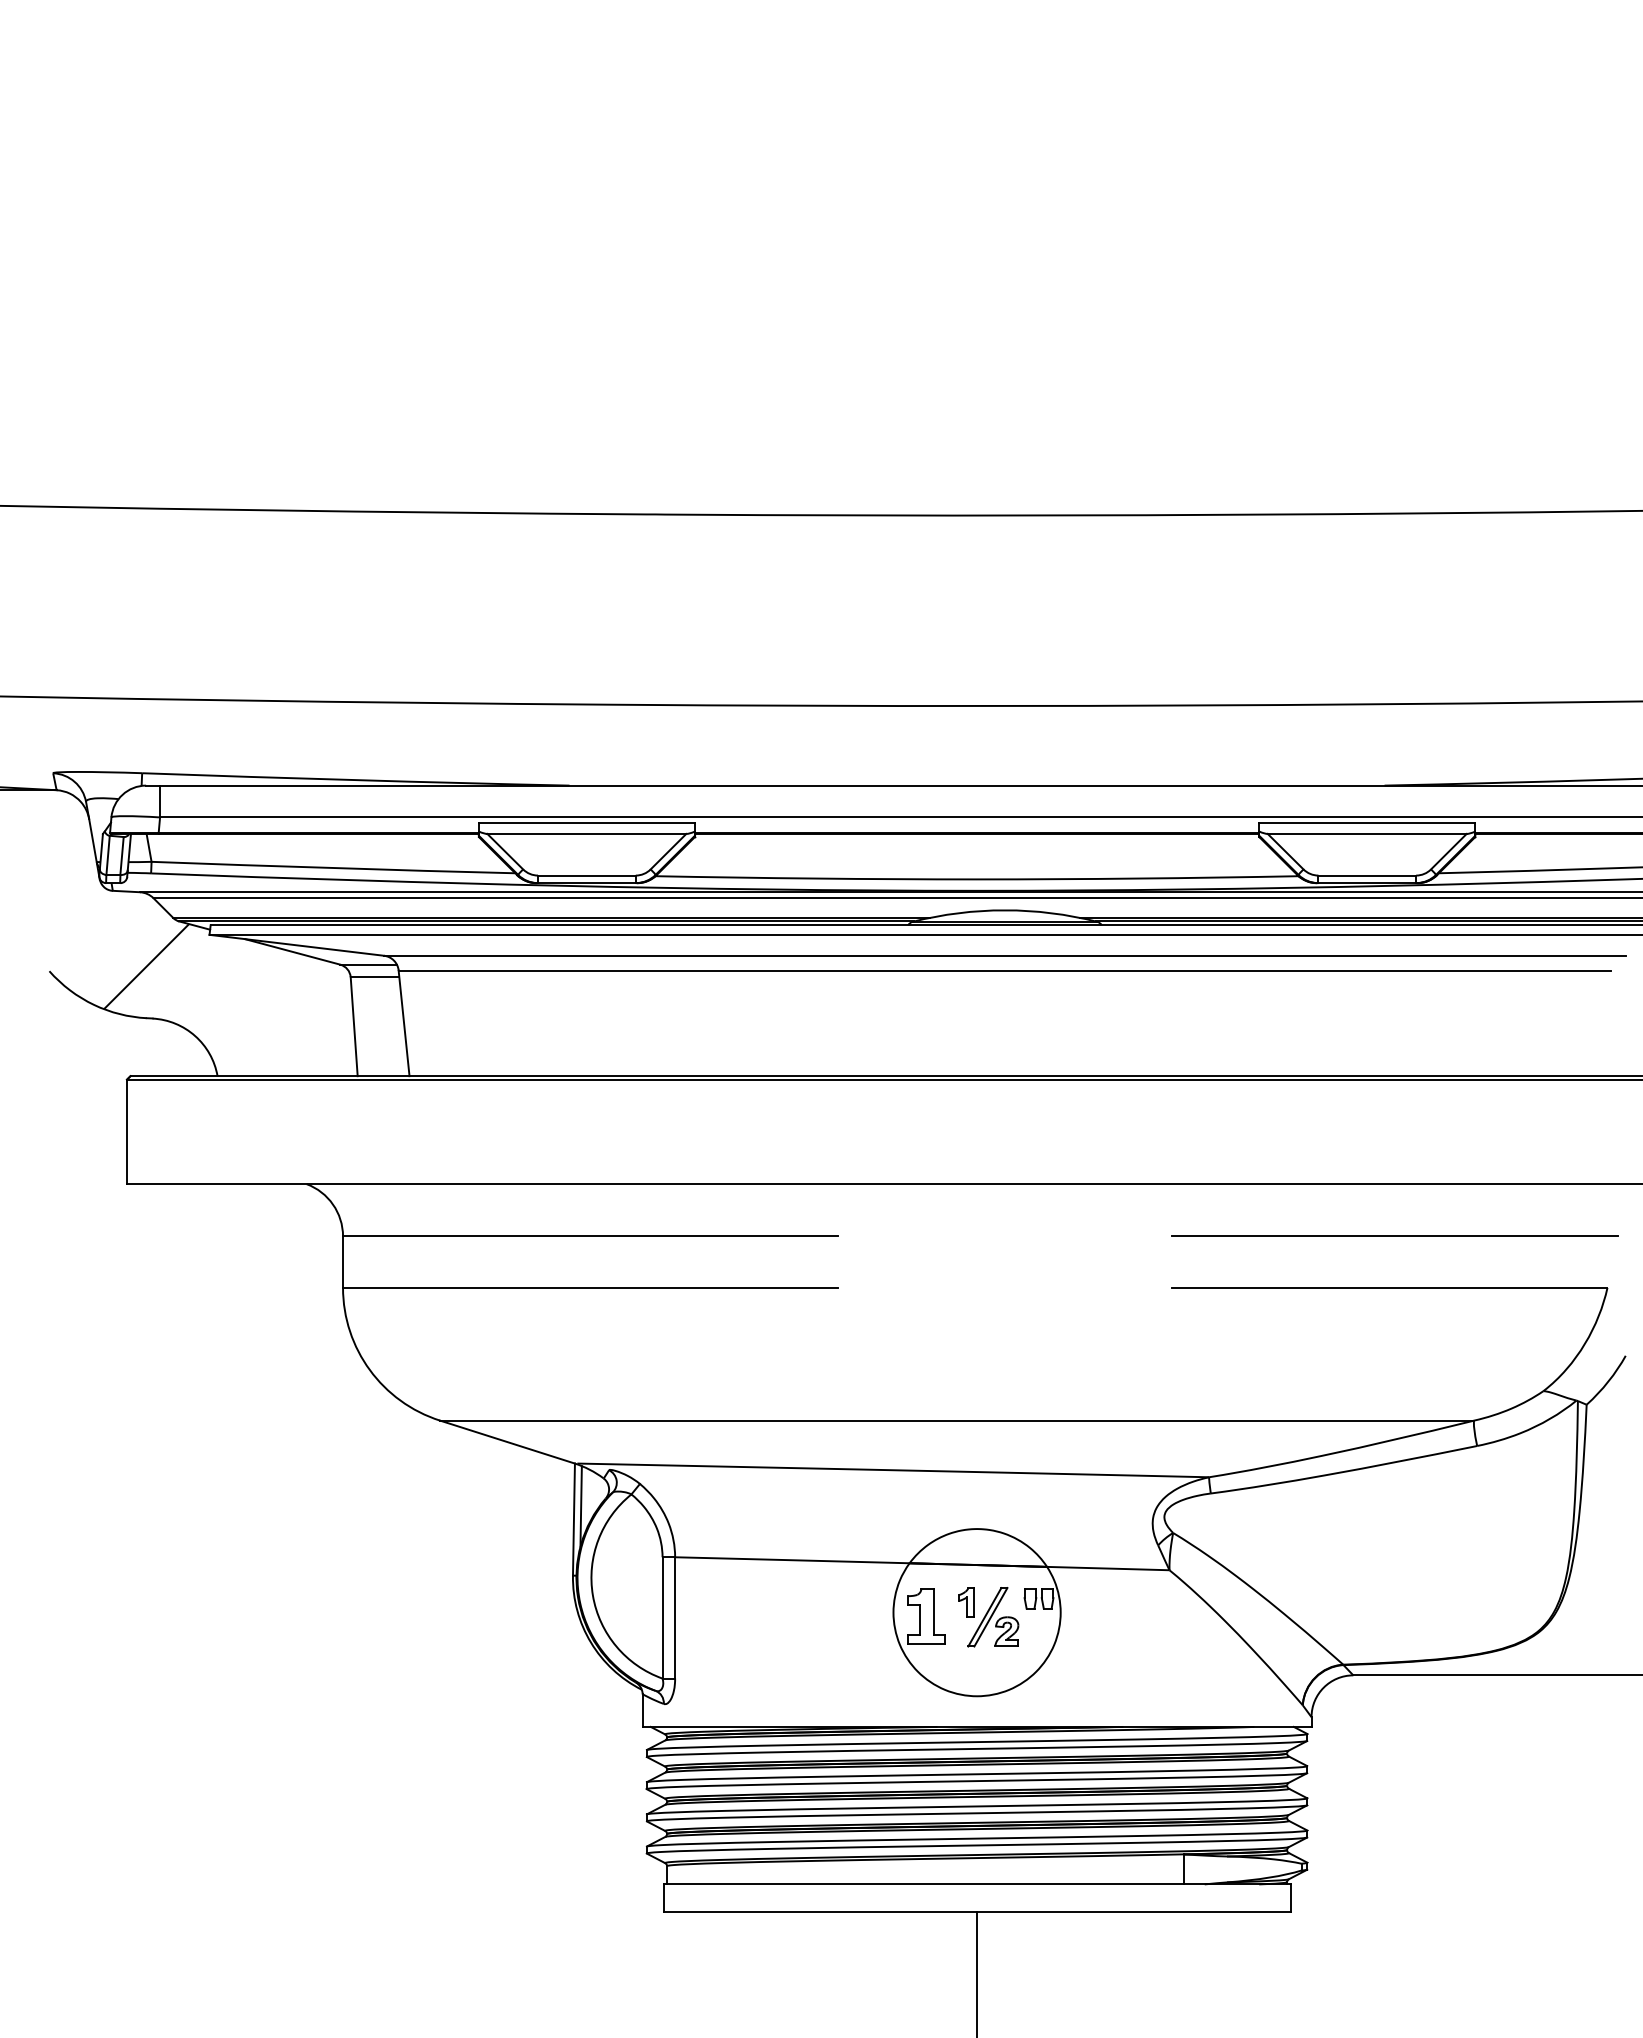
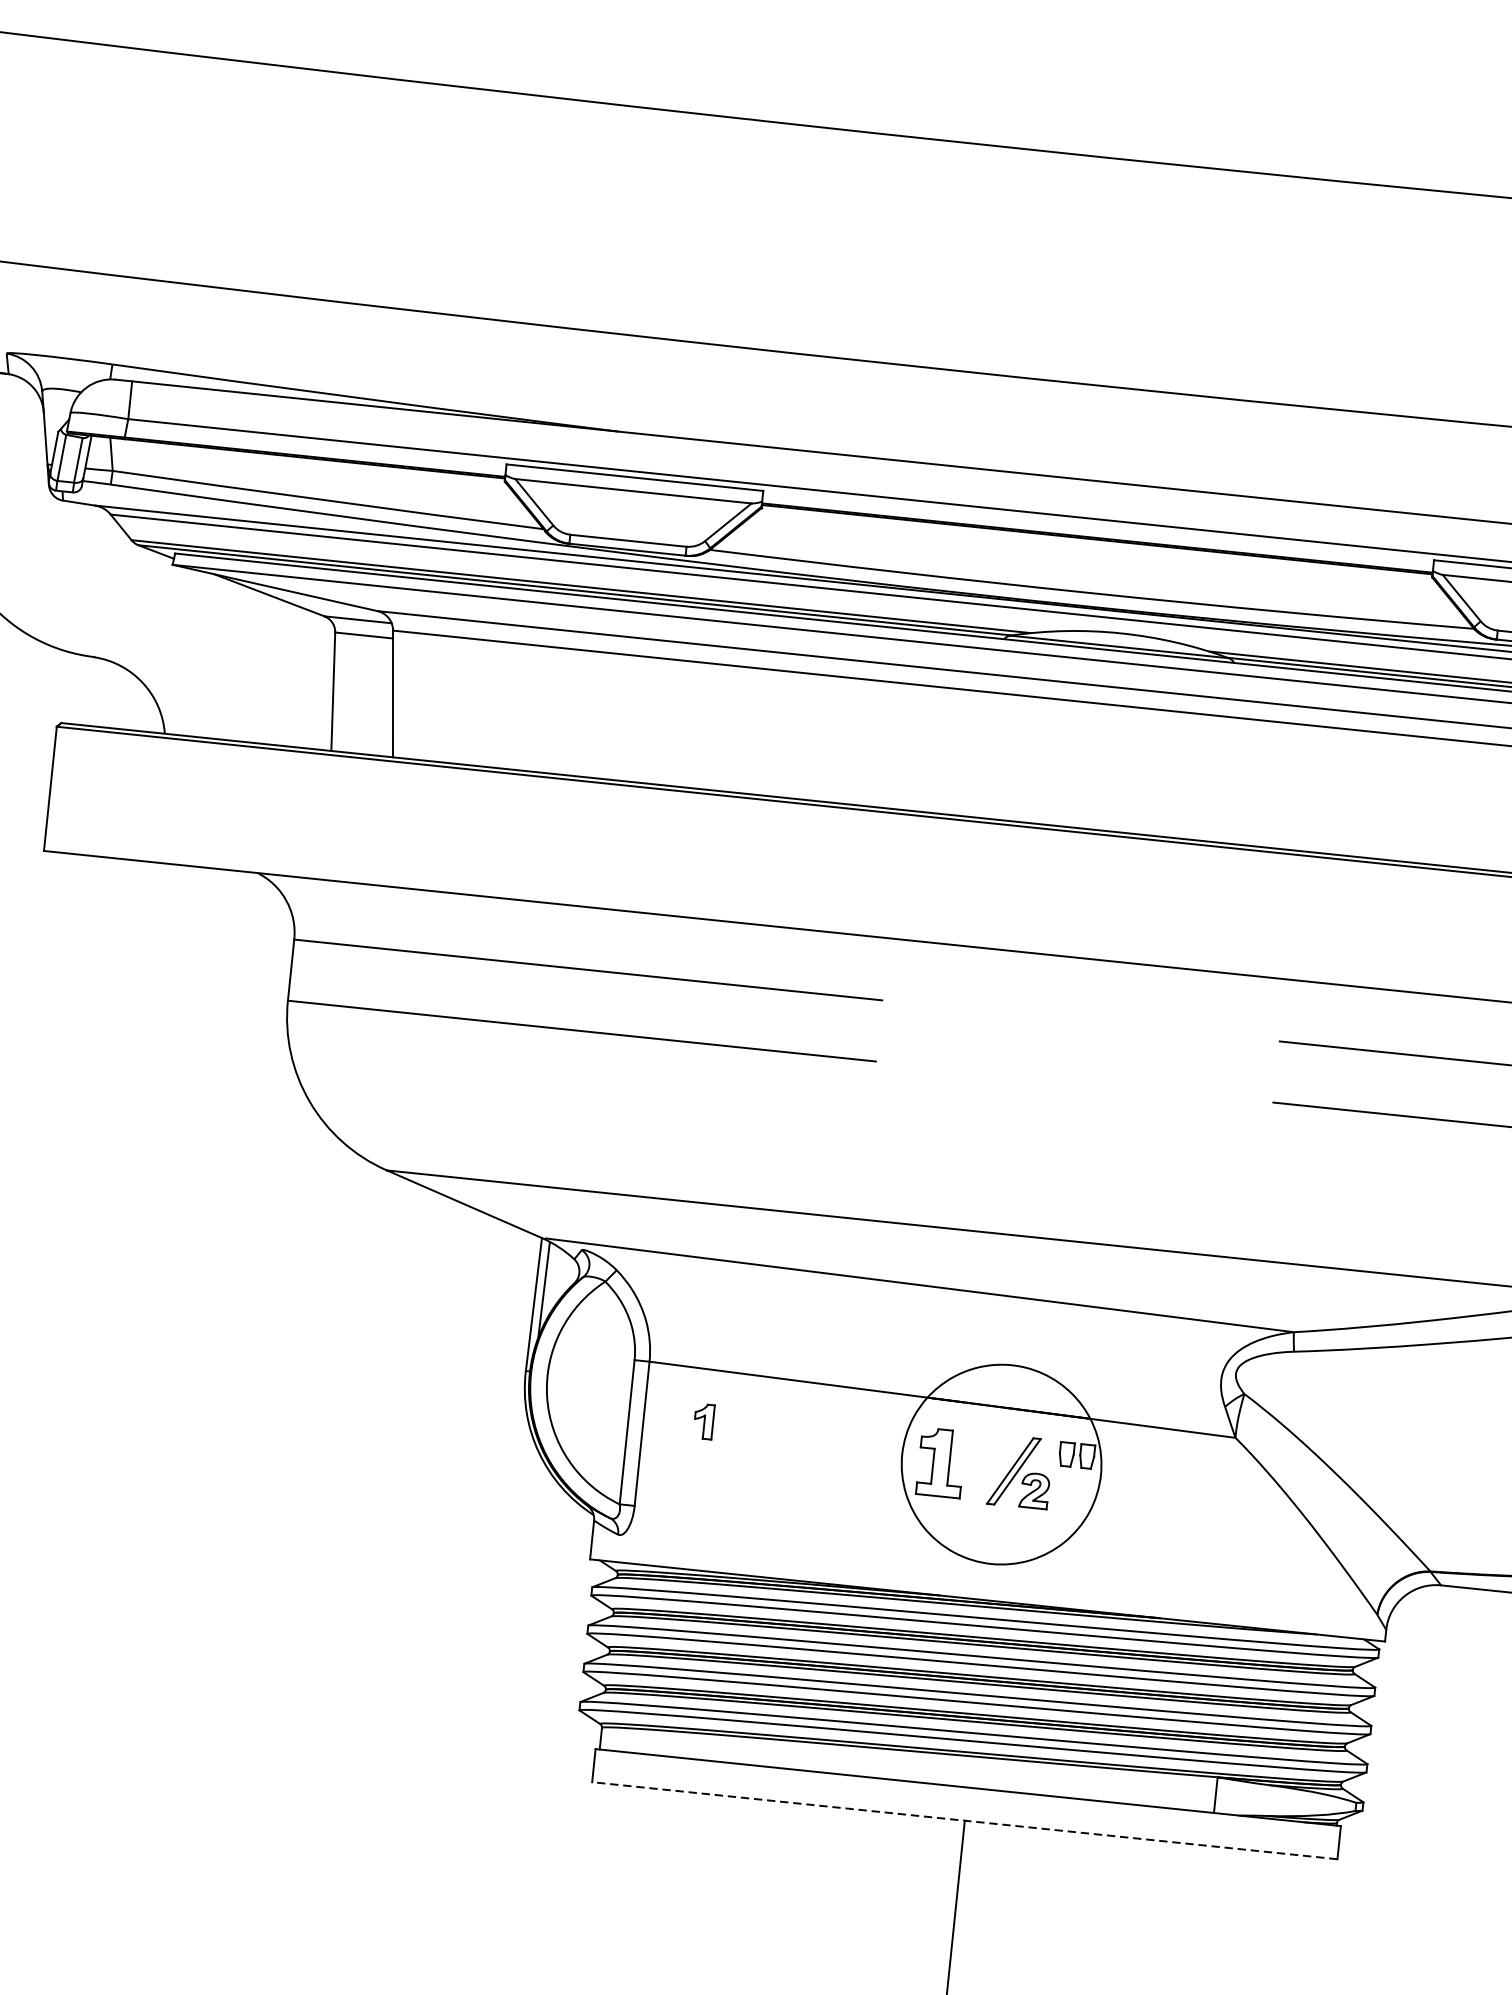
hatch: (146, 966) -> (93, 594), removed
part: (966, 1602) -> (703, 1421), moved
line: (977, 1912) -> (965, 1821), solid -> dashed

